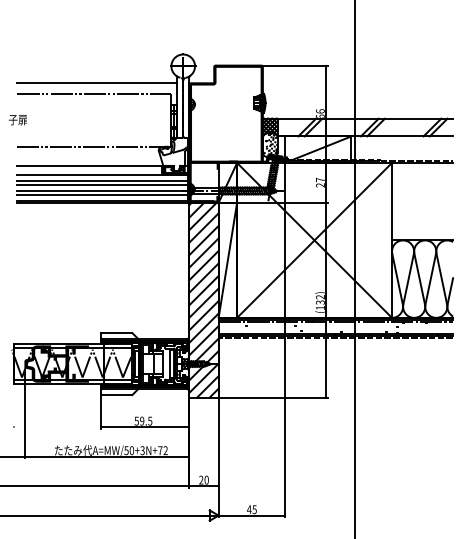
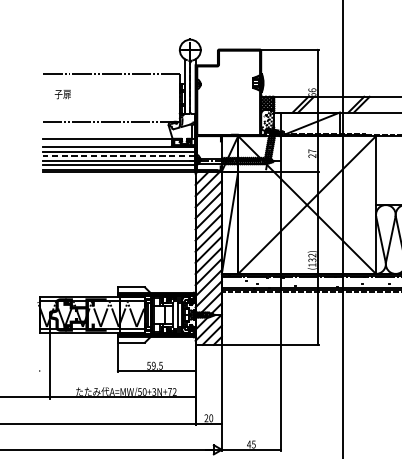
line: (97, 83) -> (114, 65), removed
text: (17, 120) -> (62, 94), moved
line: (102, 185) -> (118, 156), solid -> dashed

